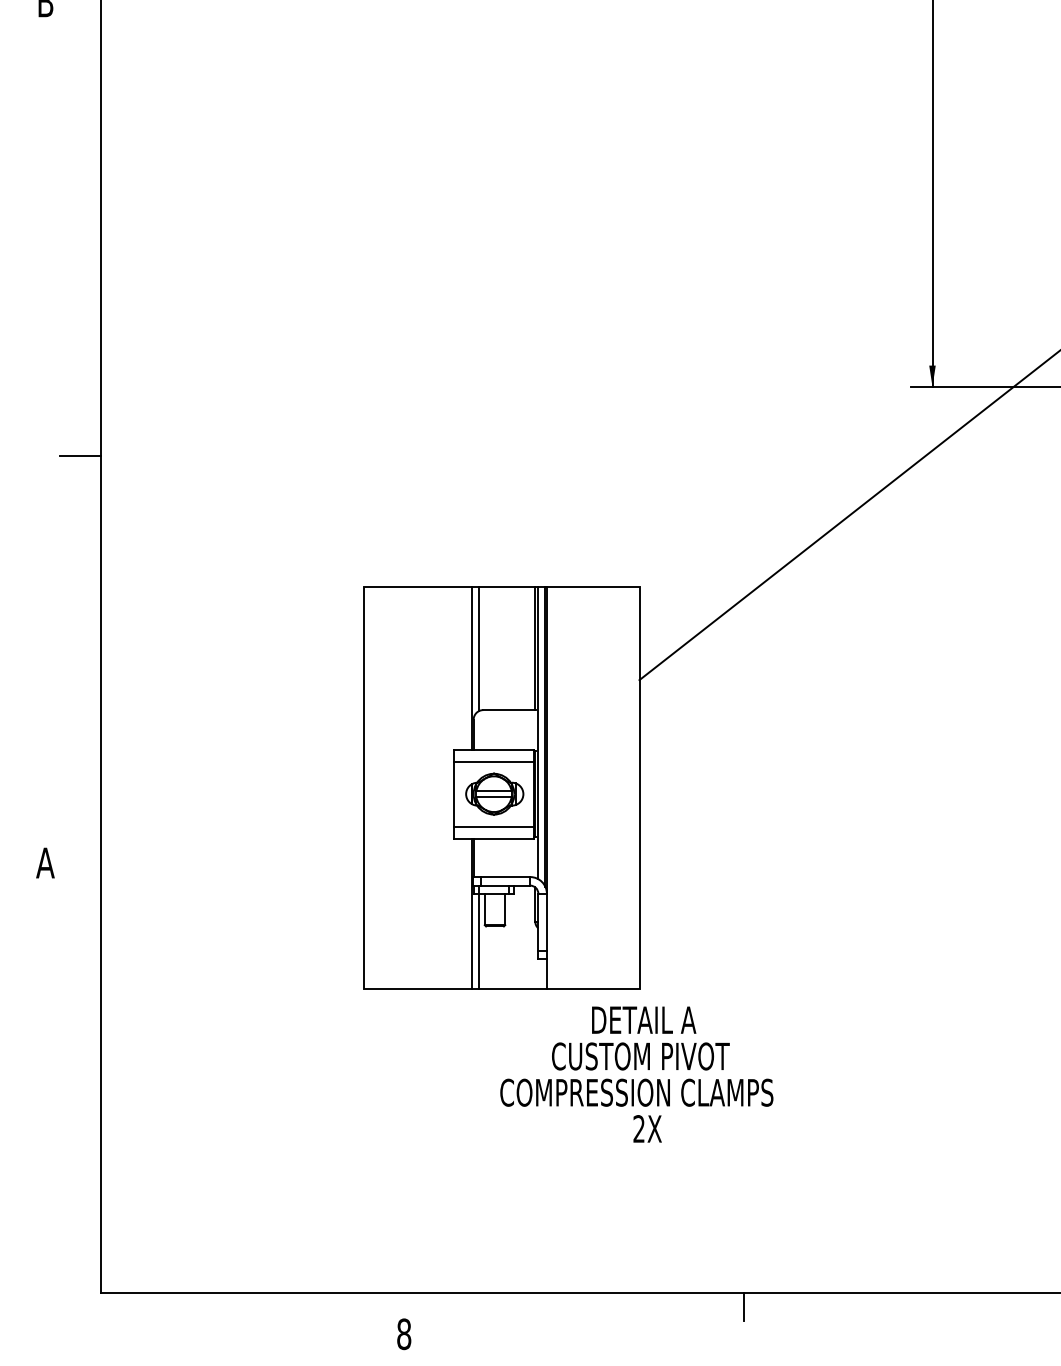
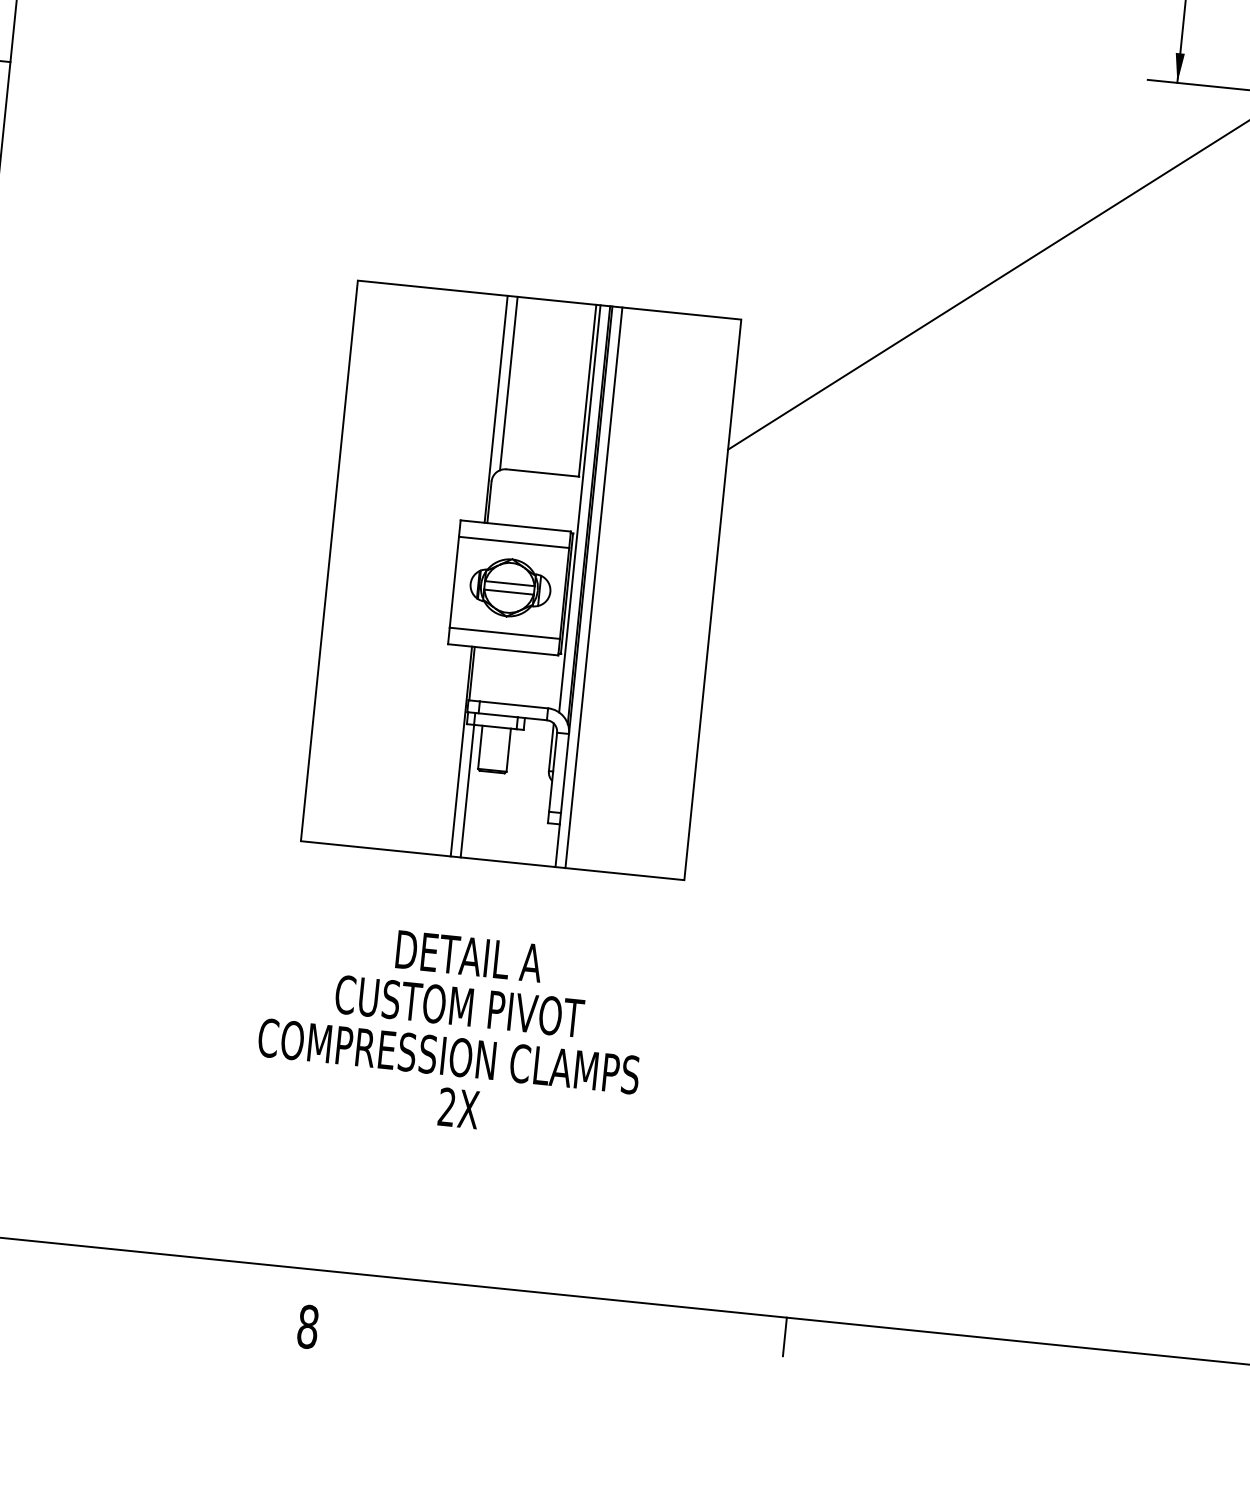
line: (554, 787) -> (594, 587), added
text: (636, 1074) -> (451, 1030), moved

